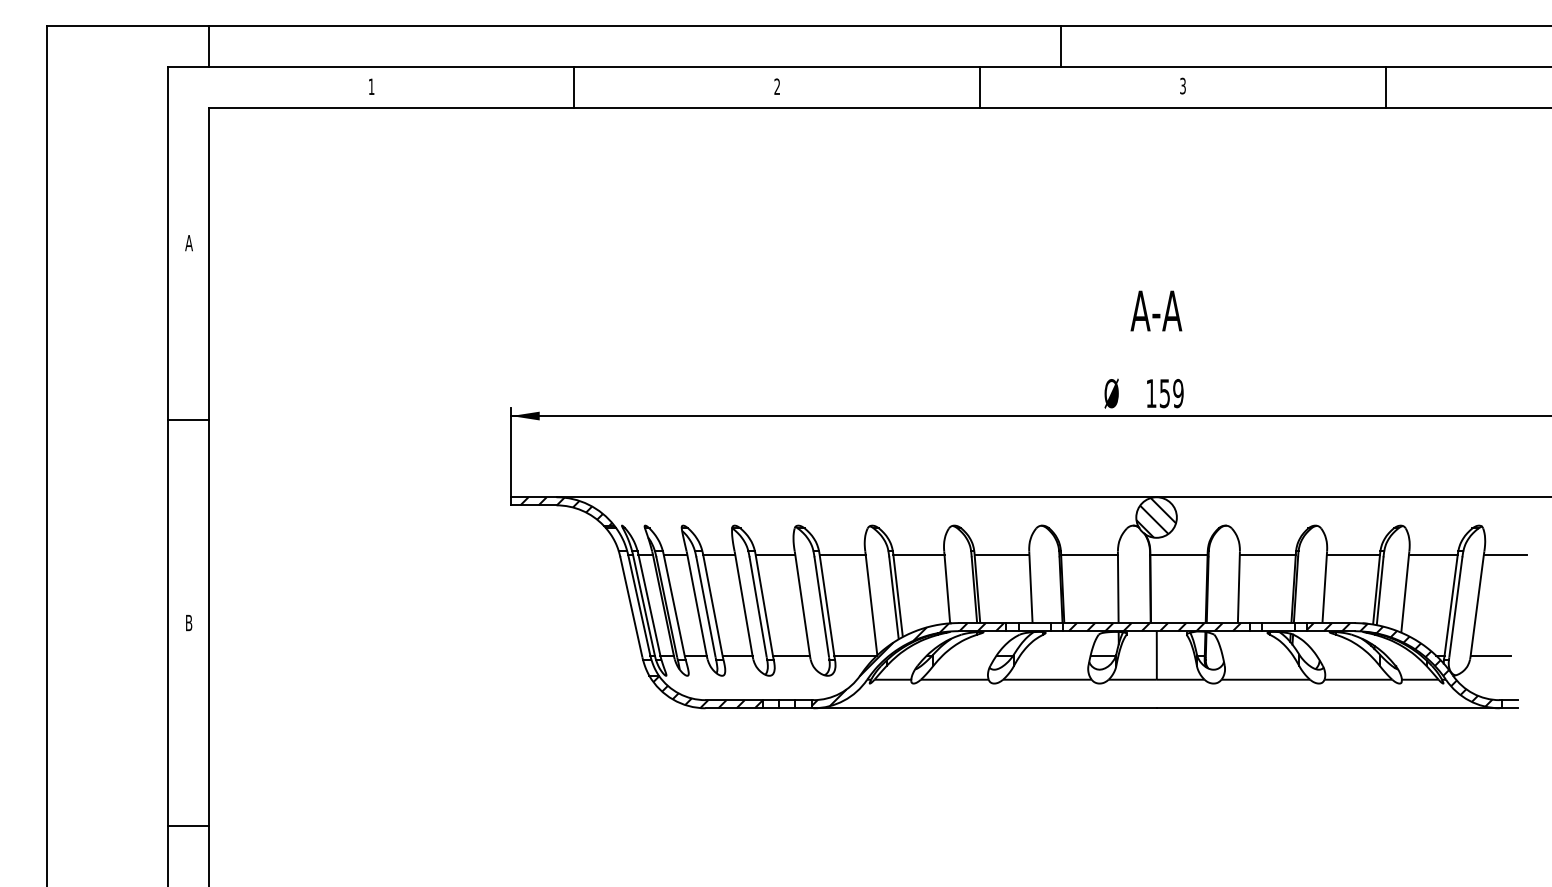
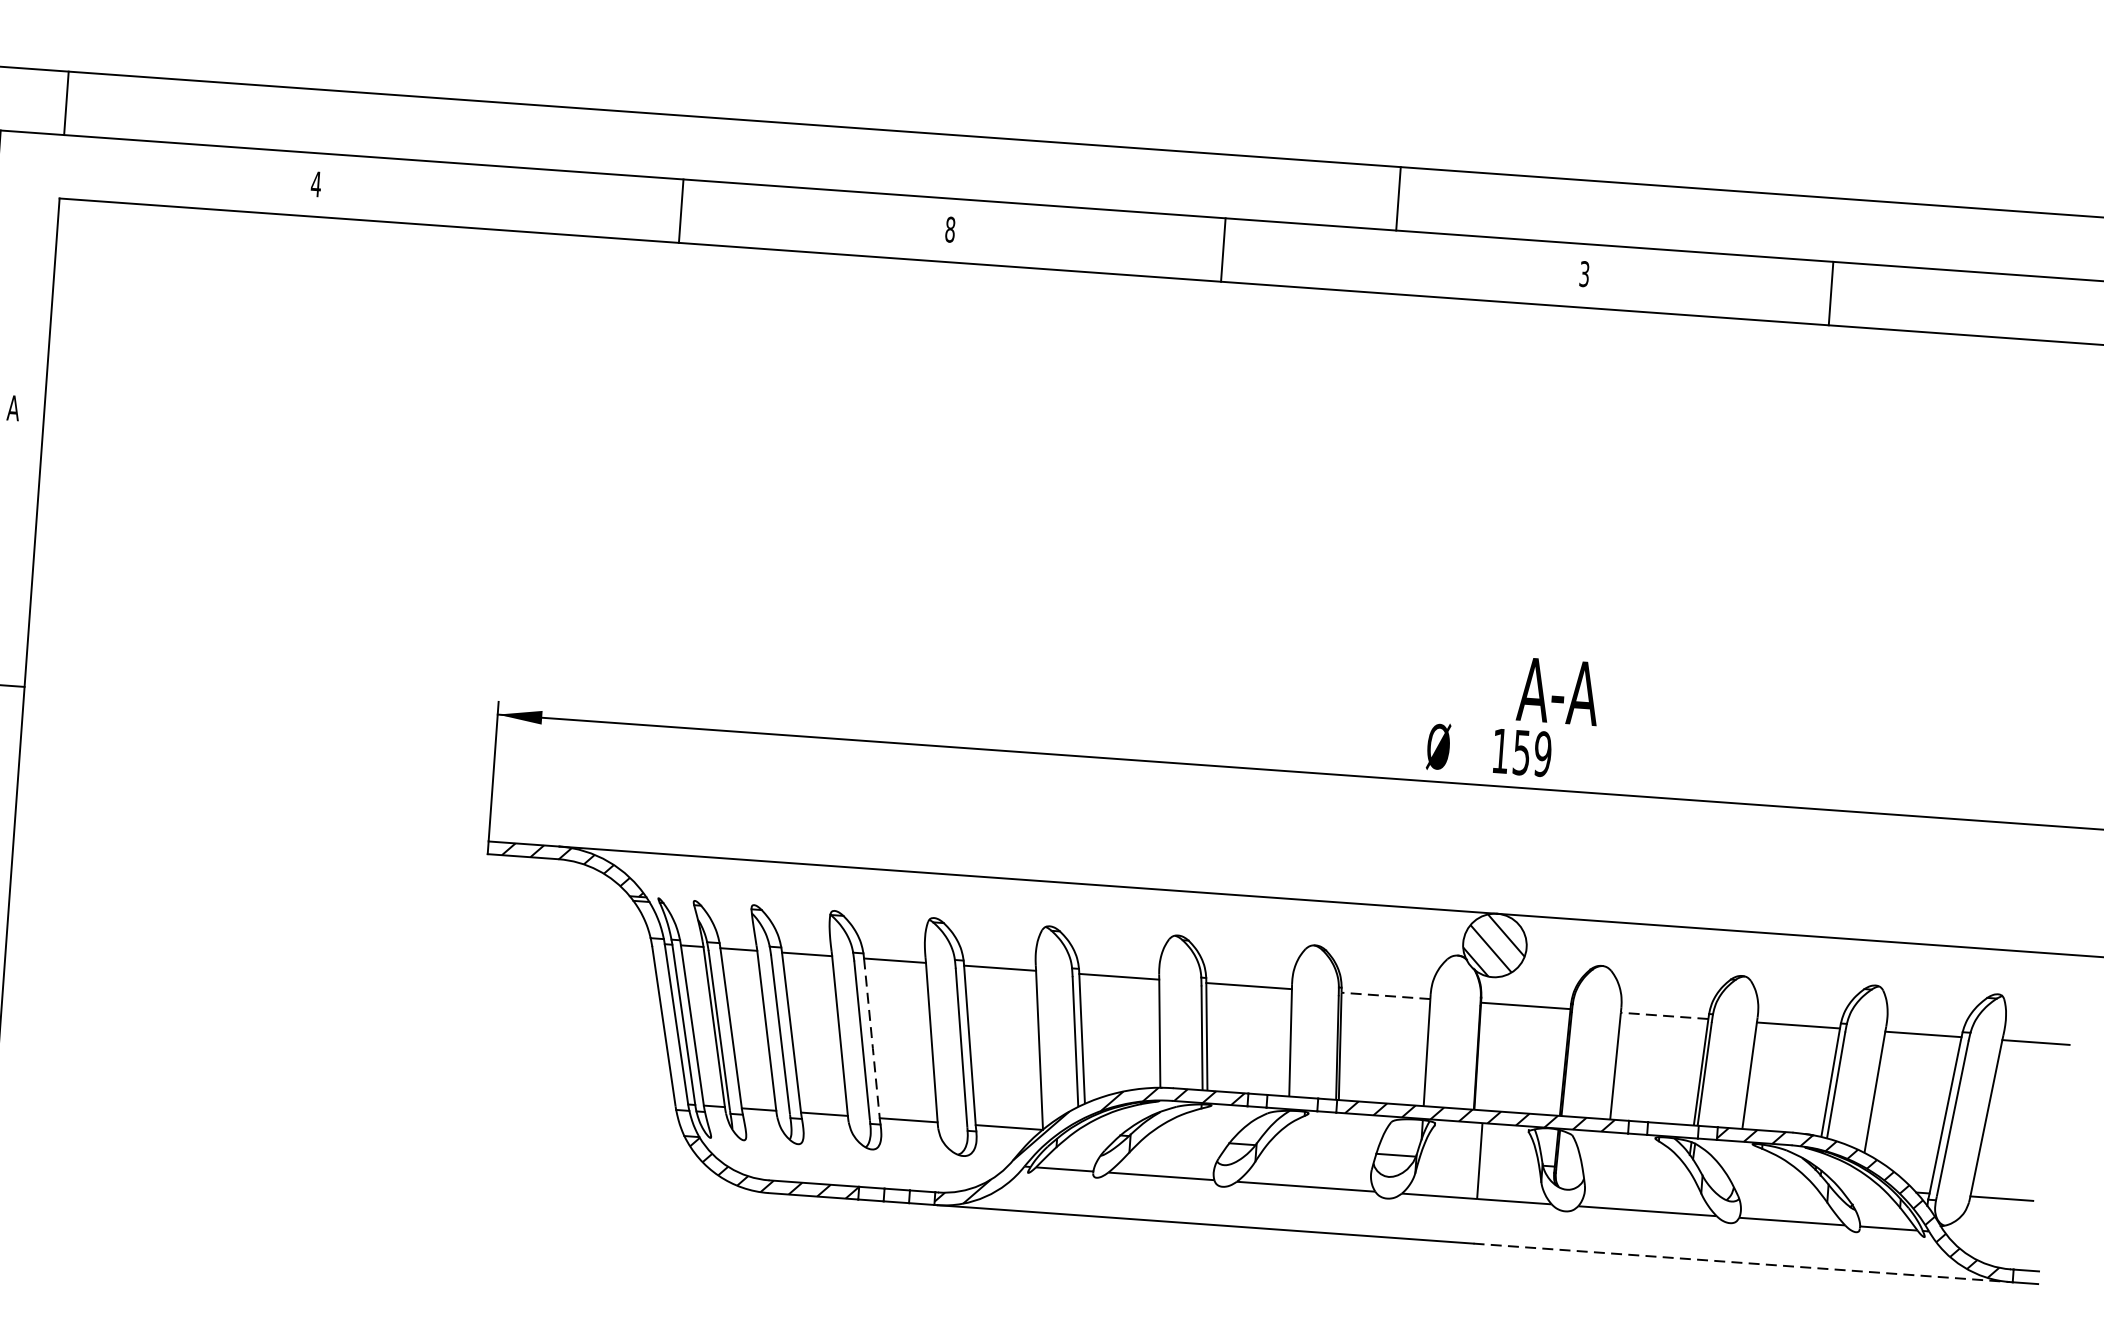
text: (371, 86) -> (316, 183), 1 -> 4
line: (574, 86) -> (681, 210), moved
text: (777, 86) -> (950, 229), 2 -> 8
line: (979, 86) -> (1222, 248), moved
line: (1385, 86) -> (1830, 292), moved
text: (1156, 310) -> (1558, 690), moved
line: (1089, 554) -> (1385, 995), solid -> dashed
line: (1267, 554) -> (1664, 1015), solid -> dashed
line: (764, 605) -> (872, 1039), solid -> dashed
line: (1328, 708) -> (1742, 1263), solid -> dashed

